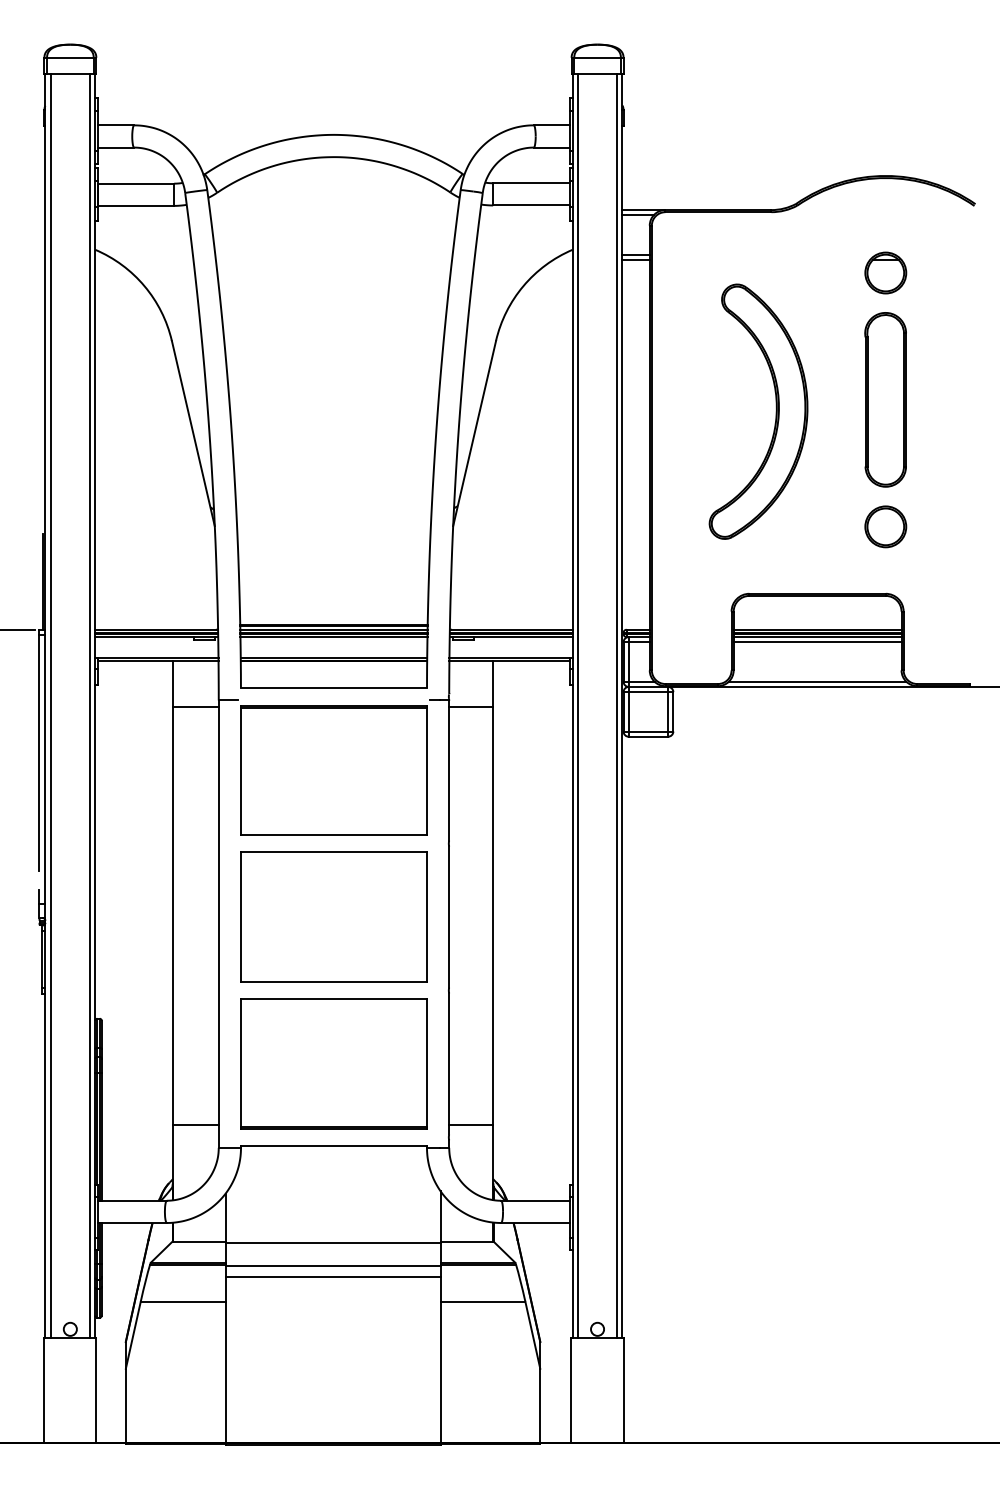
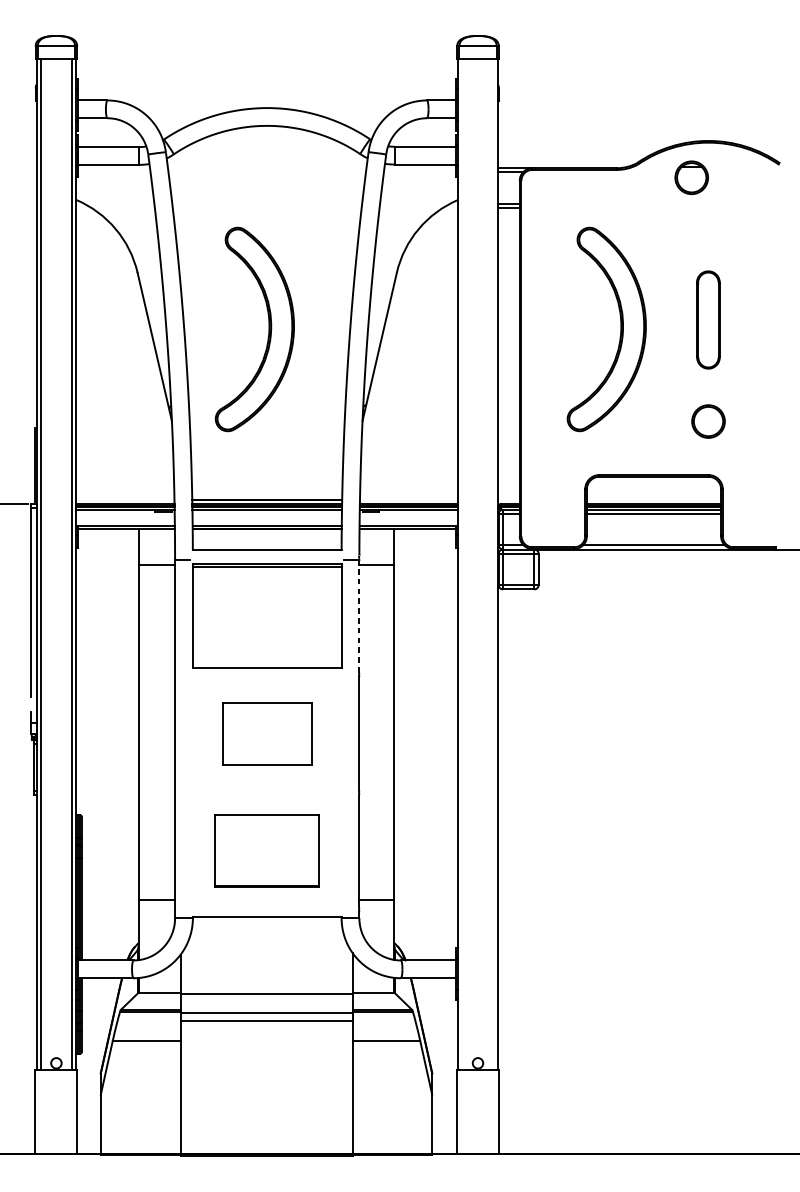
part: (885, 272) -> (691, 177), moved
part: (885, 399) -> (708, 319), size x0.7
part: (335, 411) -> (268, 329), added
line: (577, 705) -> (461, 564), removed
line: (617, 705) -> (493, 564), removed
line: (449, 770) -> (359, 616), solid -> dashed
part: (333, 916) -> (266, 733), size x0.6
part: (333, 1063) -> (266, 850), size x0.7

